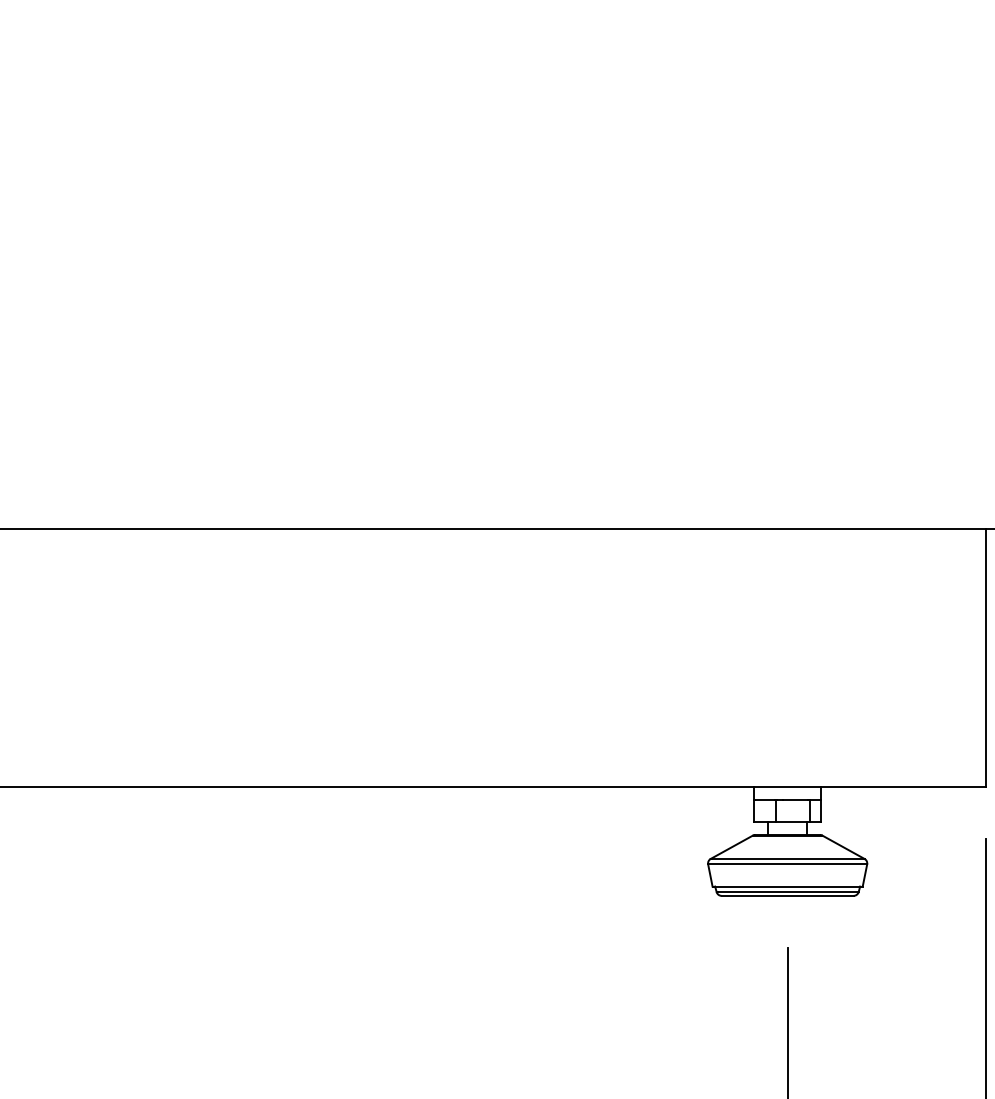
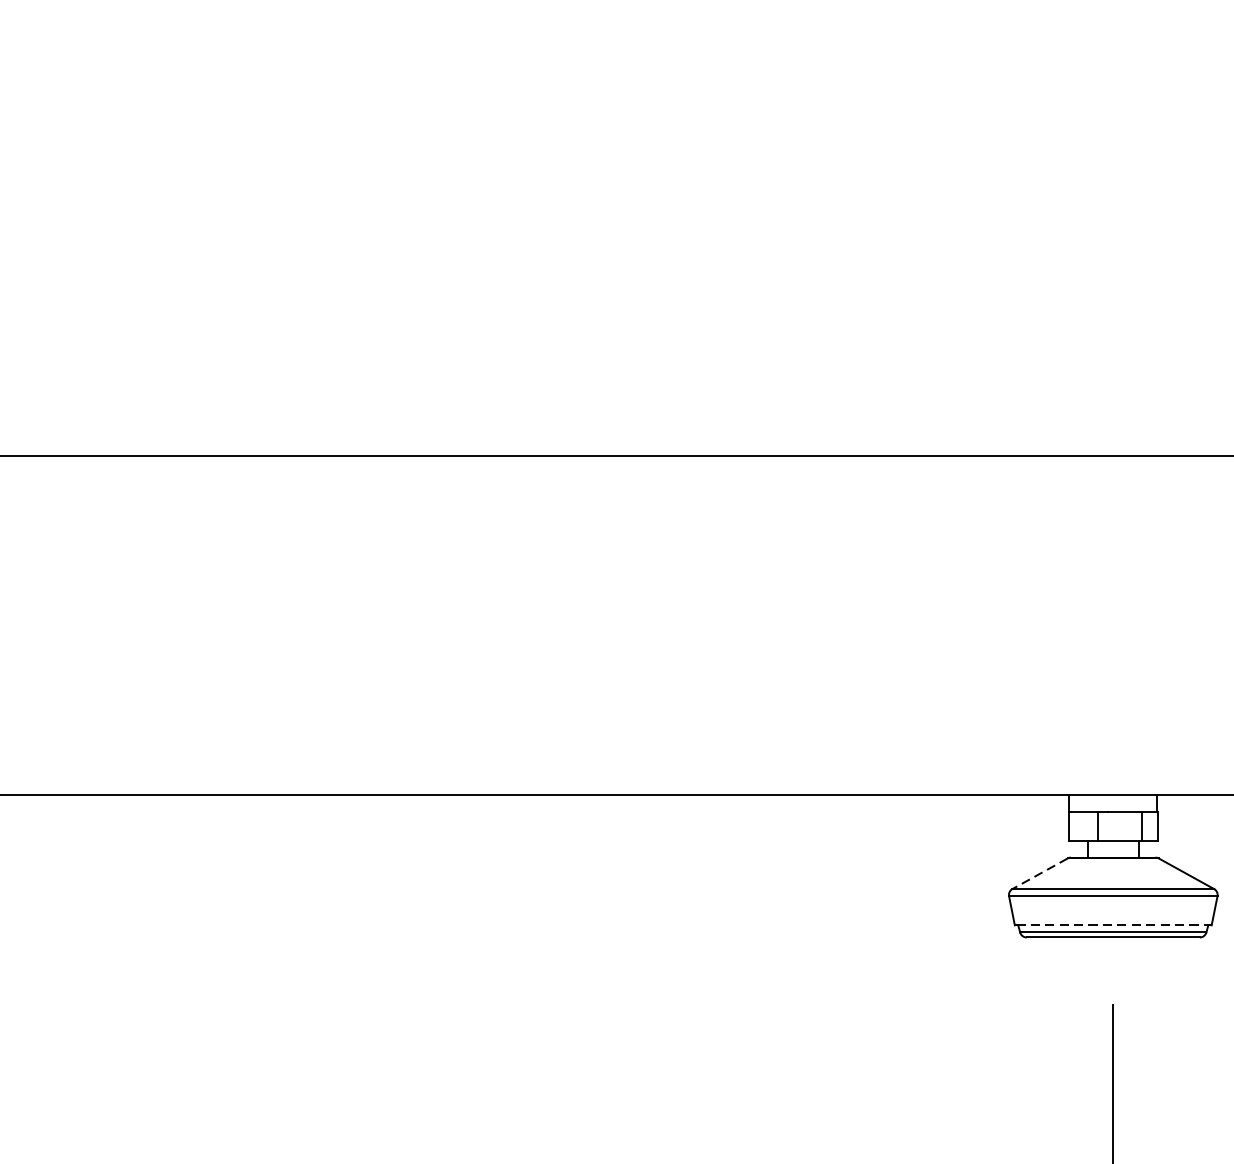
line: (731, 847) -> (1039, 874), solid -> dashed
line: (788, 886) -> (1114, 925), solid -> dashed

